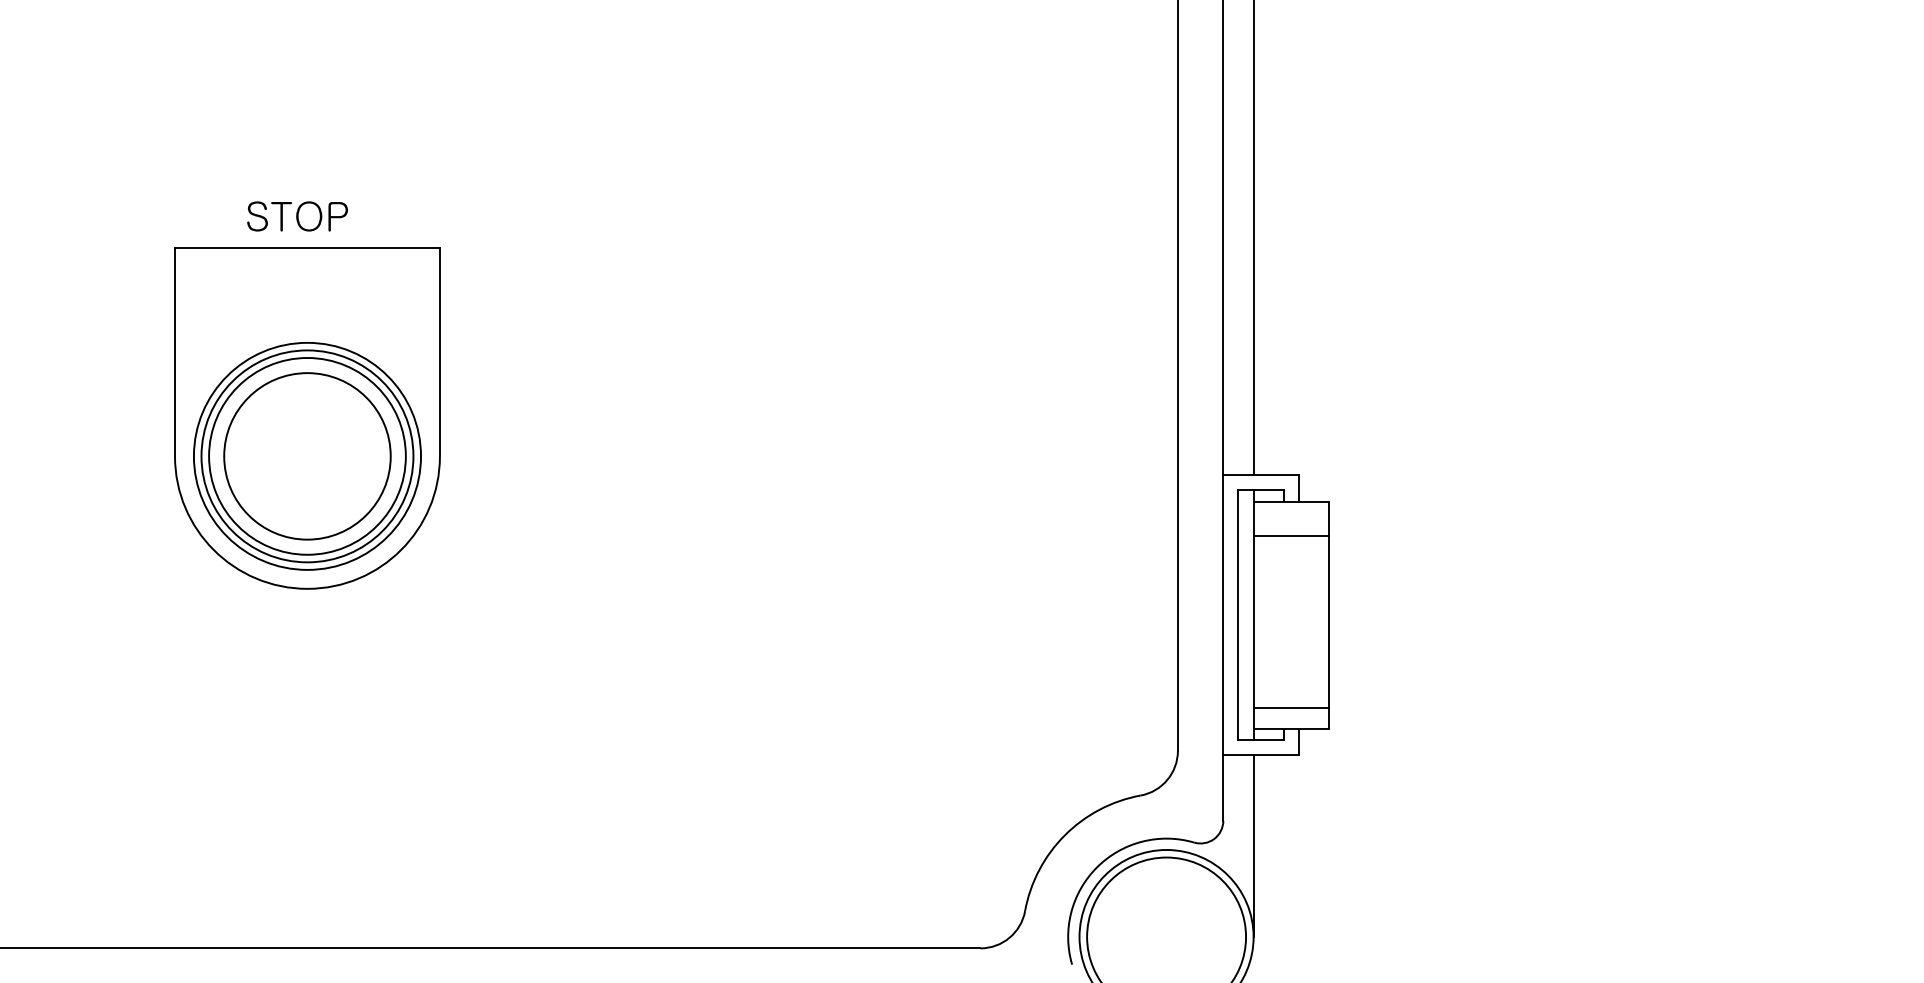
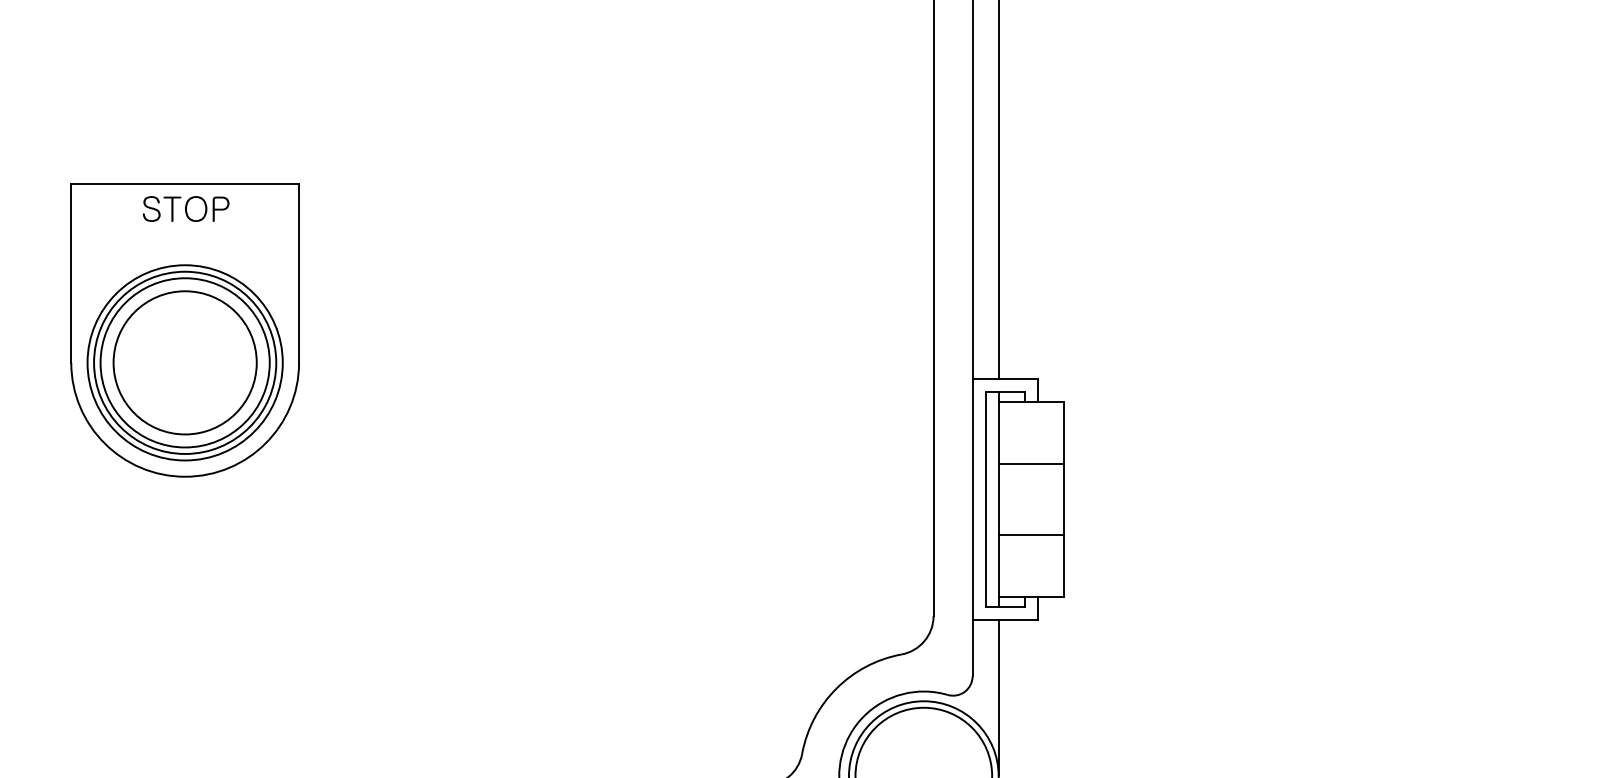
text: (297, 216) -> (186, 209), moved
line: (1291, 535) -> (1031, 463), moved
line: (1291, 707) -> (1031, 534), moved

